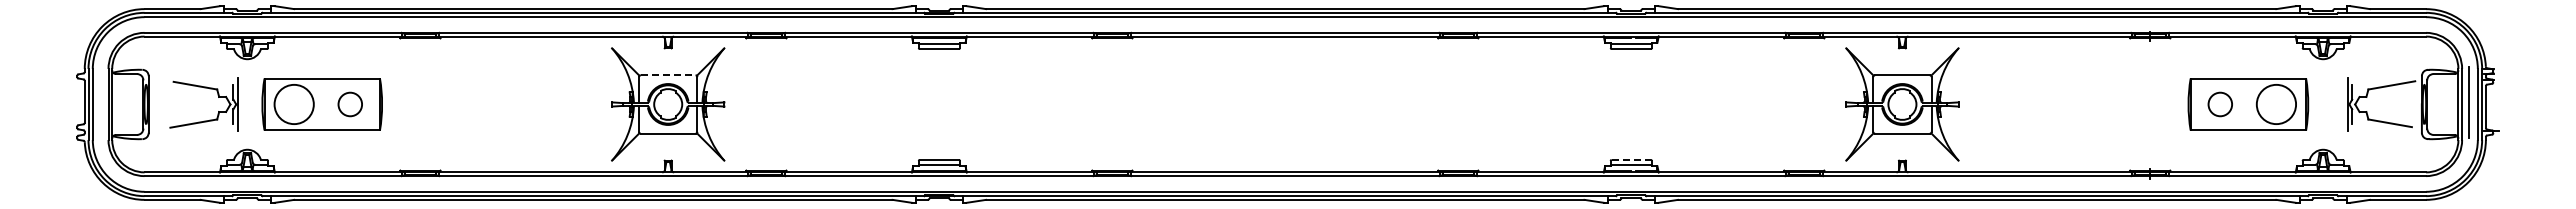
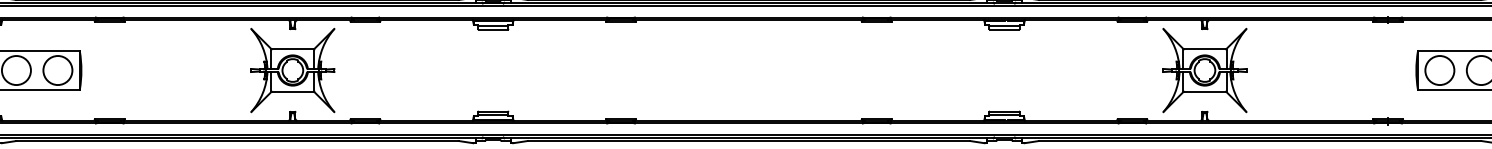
line: (668, 75) -> (293, 49), dashed -> solid
circle: (349, 104) -> (57, 70), size x1.67
circle: (2219, 104) -> (1439, 70), size x1.67
line: (1631, 159) -> (1004, 111), dashed -> solid

